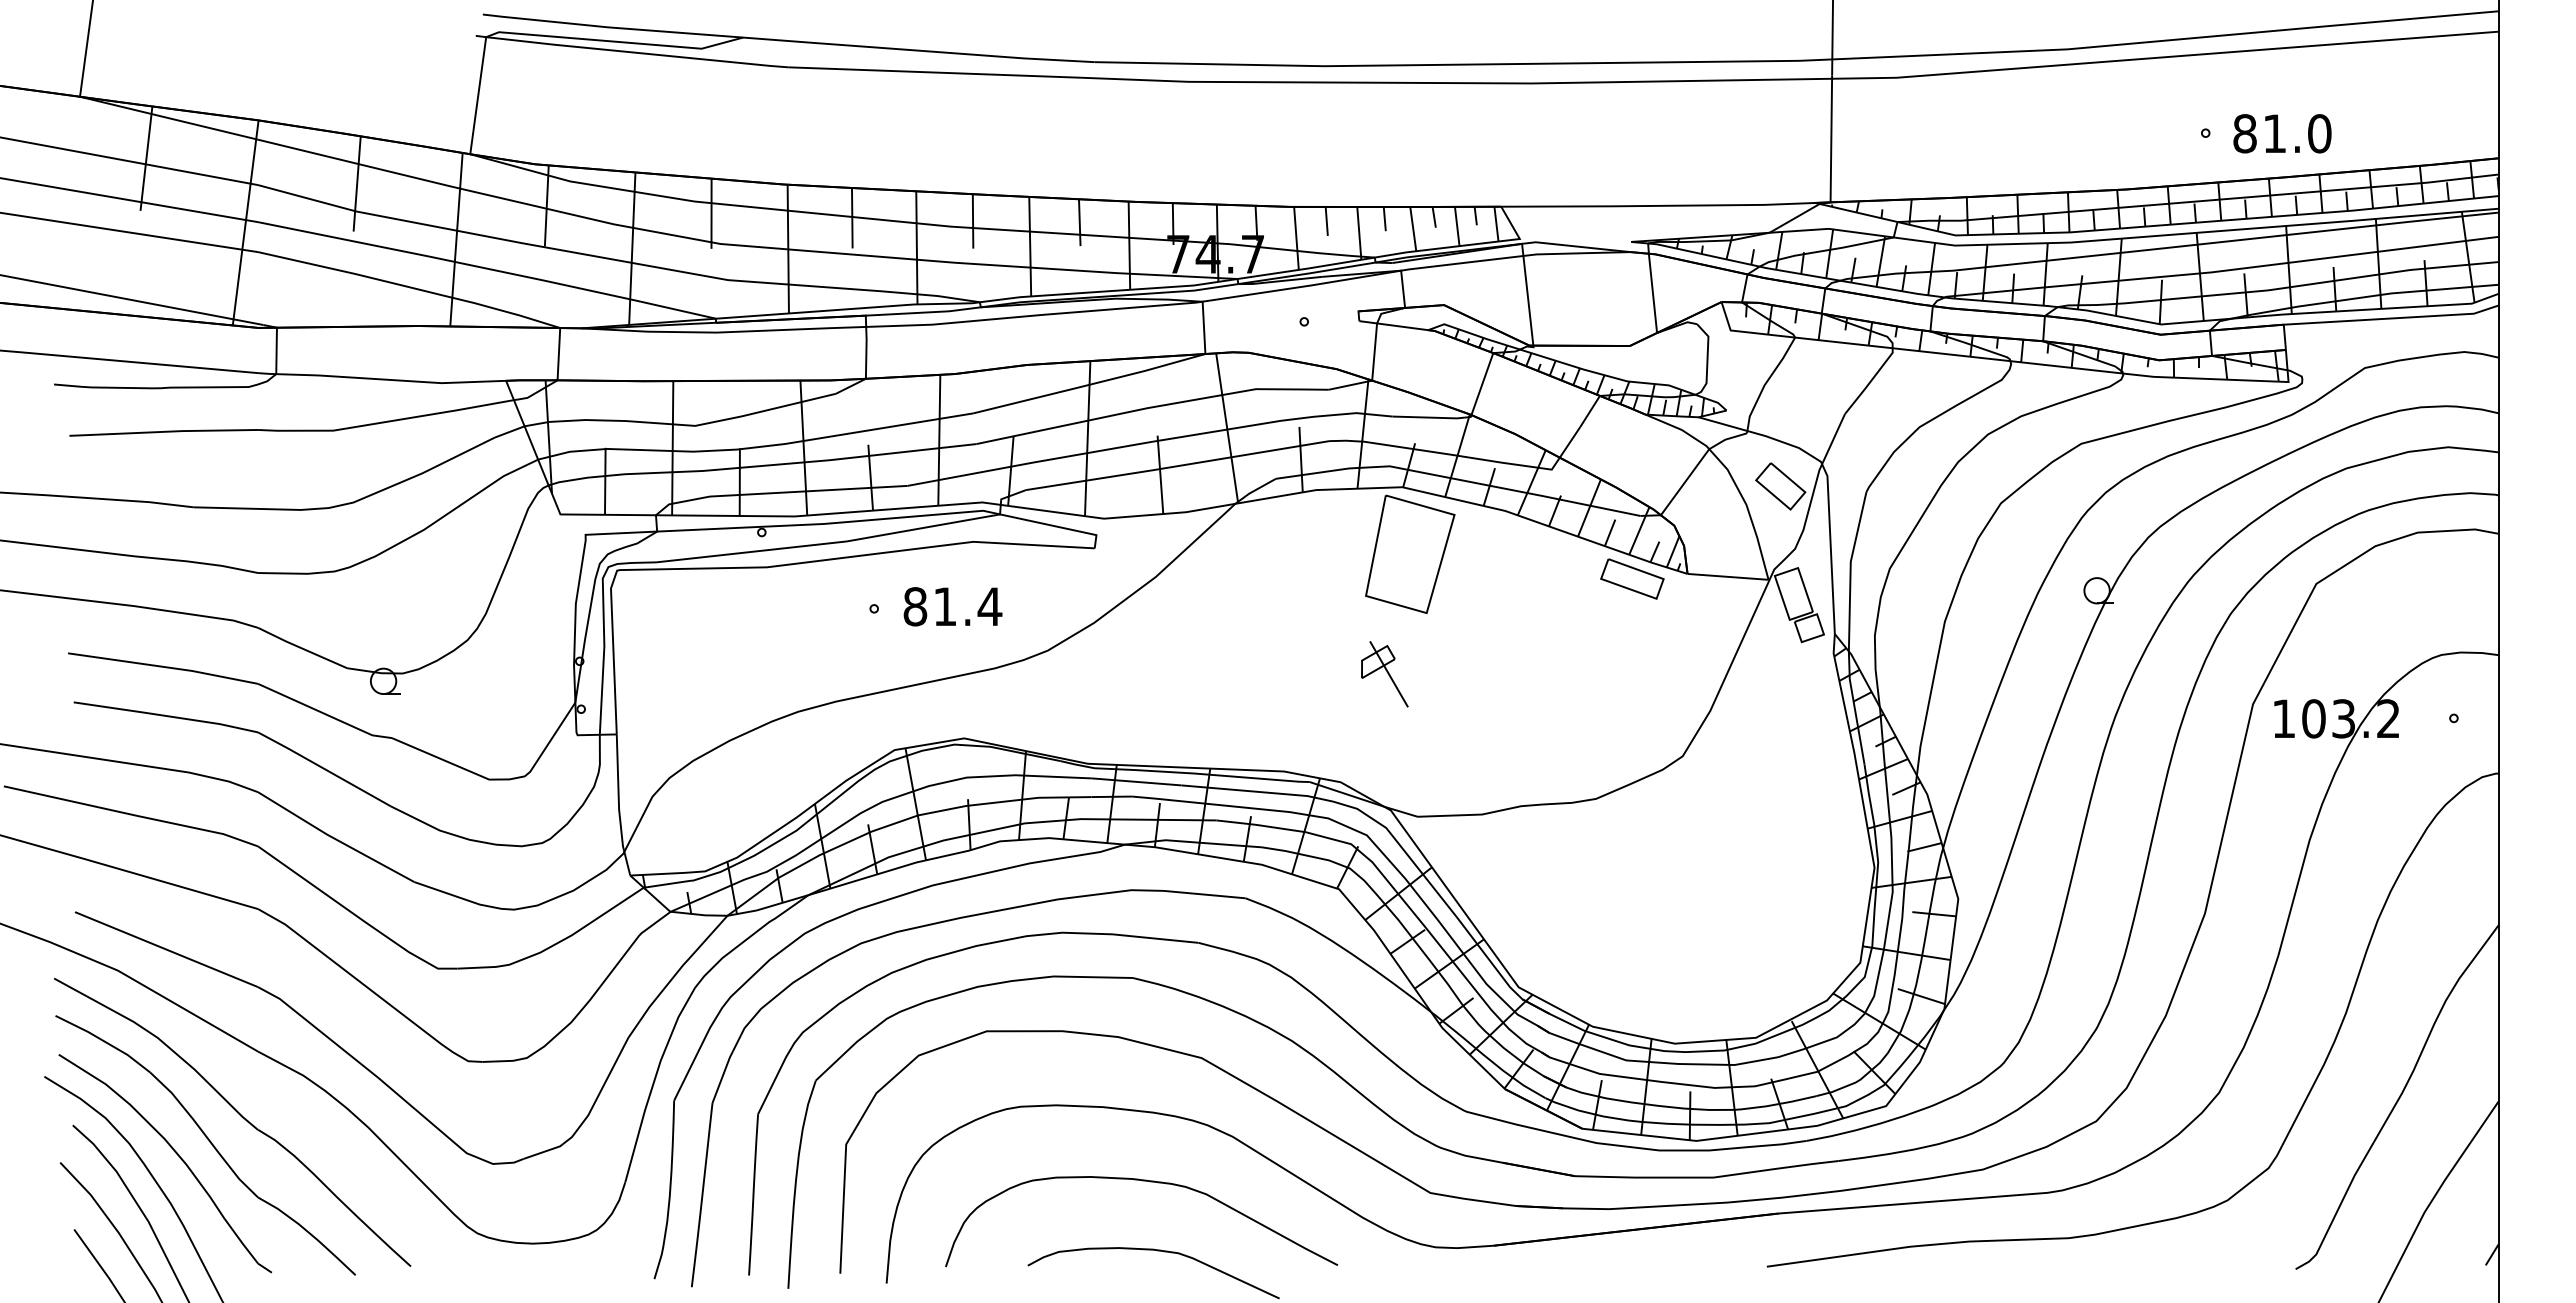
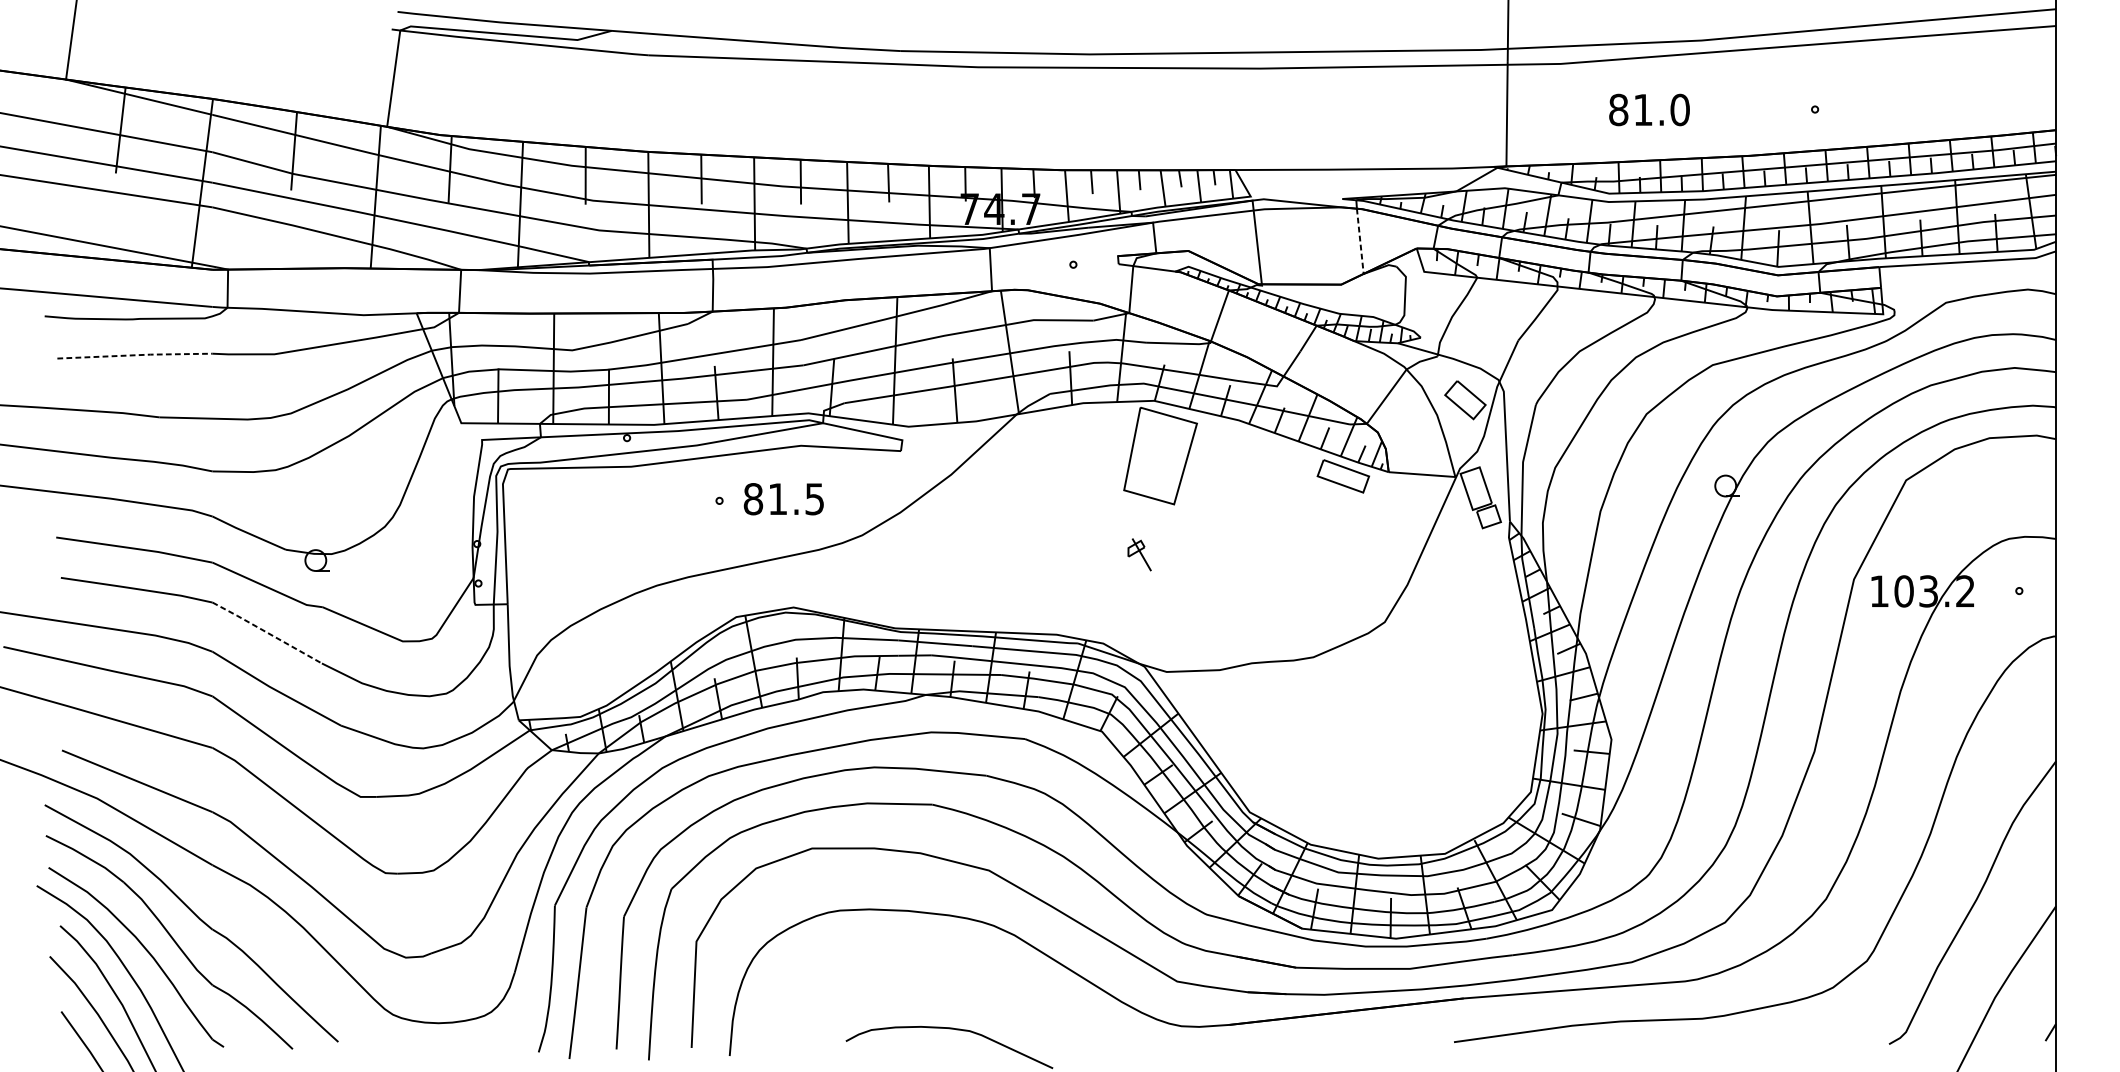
text: (2282, 133) -> (1649, 109), moved
line: (1652, 293) -> (1359, 241), solid -> dashed
line: (164, 431) -> (135, 354), solid -> dashed
text: (989, 606) -> (814, 498), 81.4 -> 81.5
part: (1384, 674) -> (1139, 554), size x0.6
line: (324, 768) -> (267, 632), solid -> dashed
curve: (1142, 1181) -> (940, 972), removed

